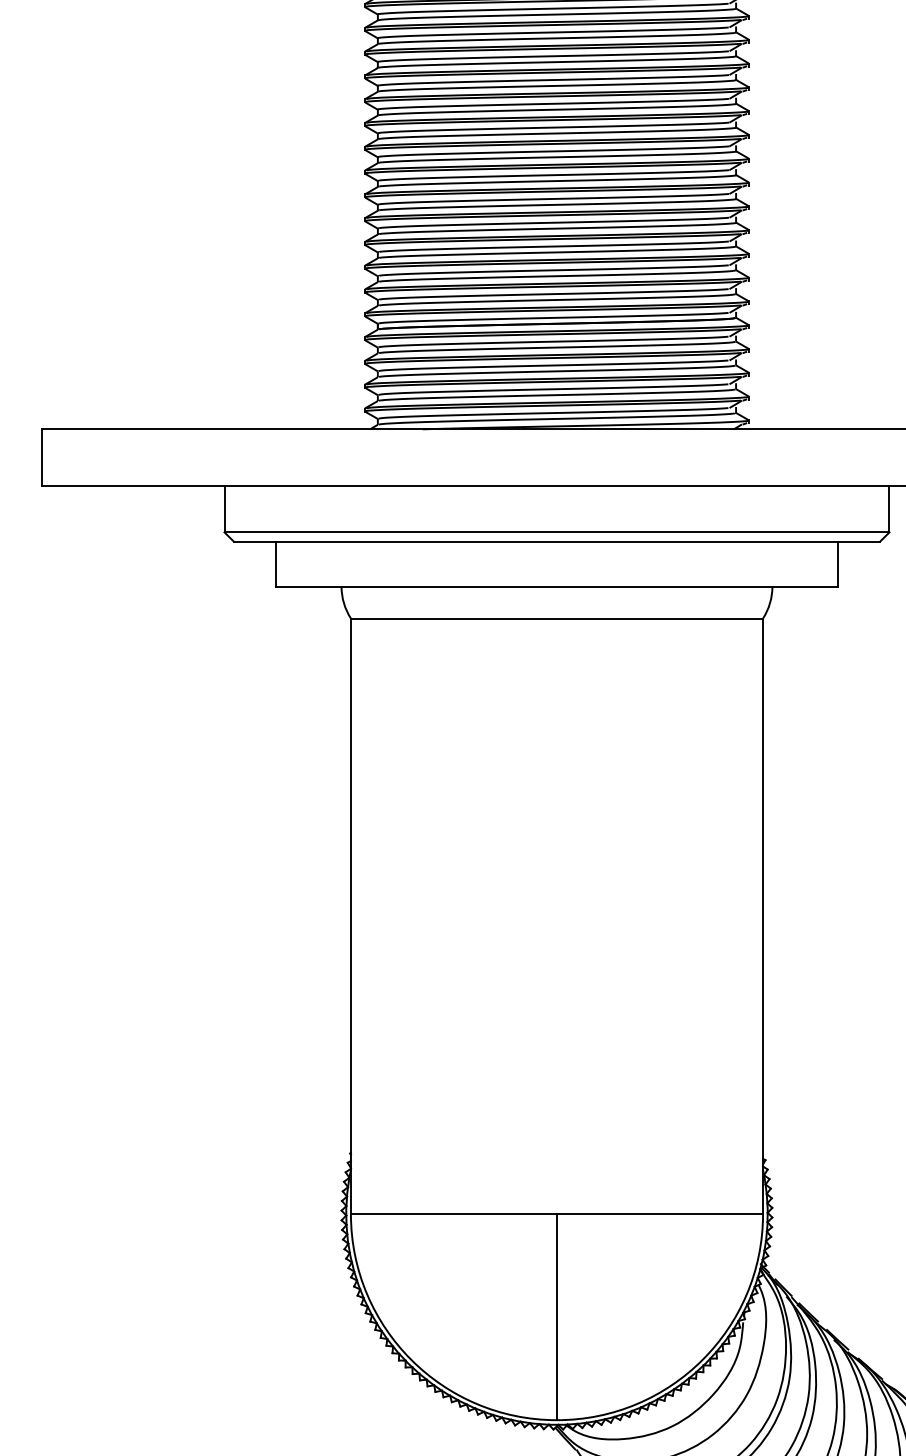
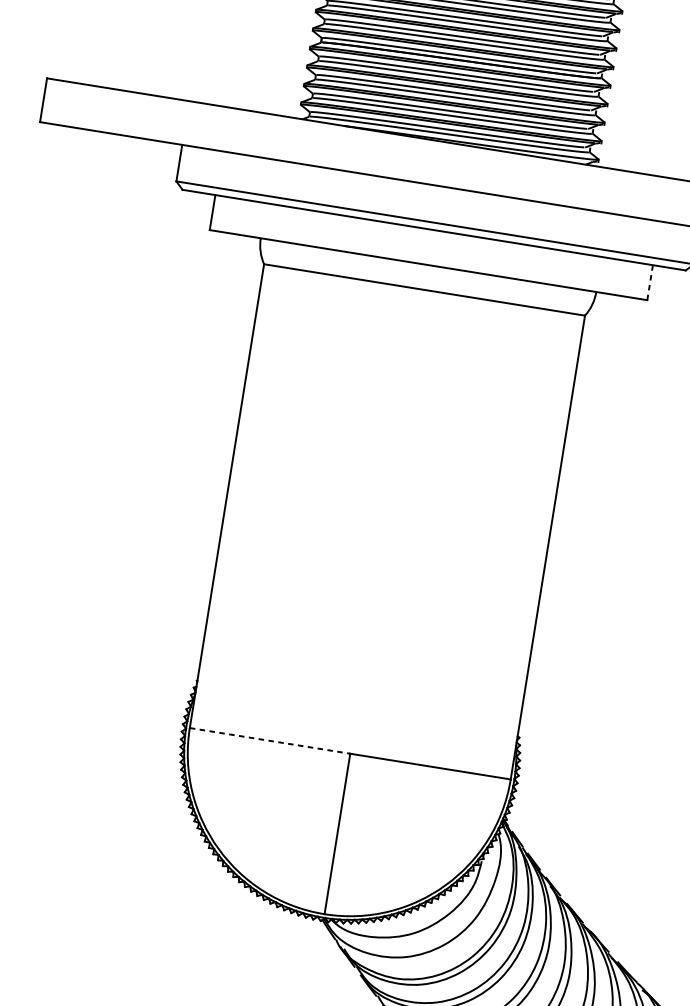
line: (837, 563) -> (649, 282), solid -> dashed
line: (454, 1214) -> (270, 741), solid -> dashed

